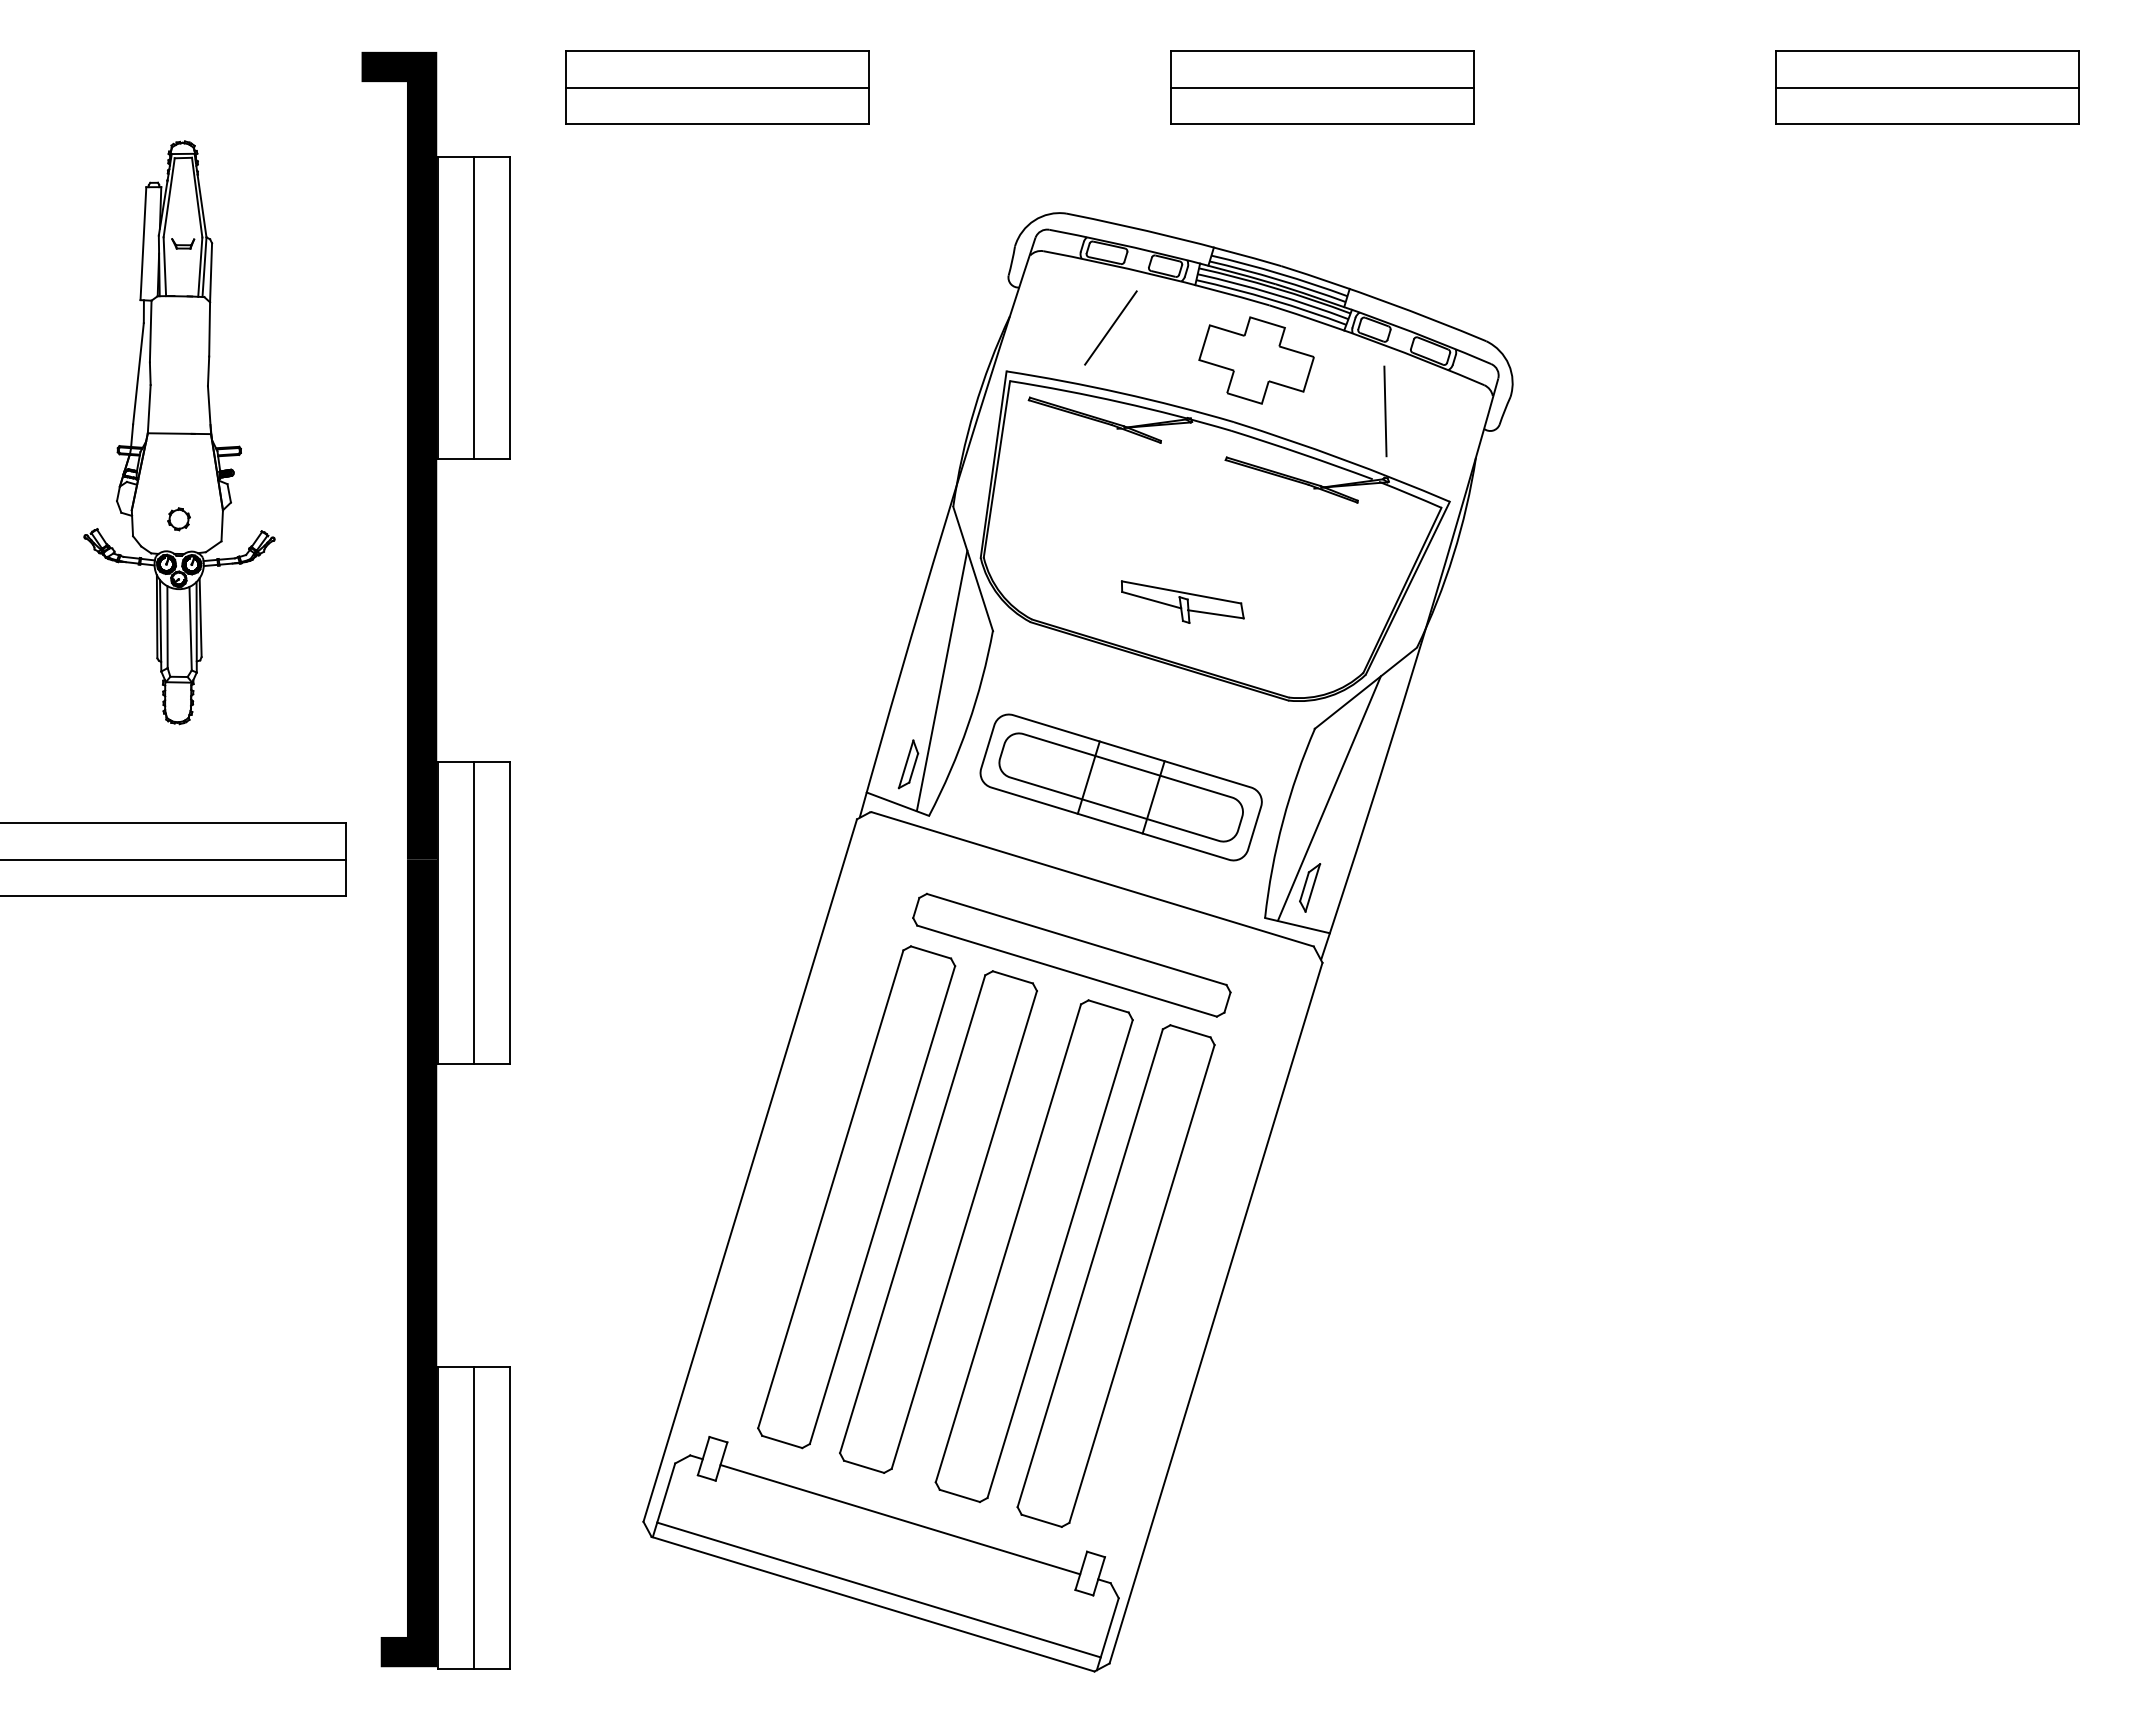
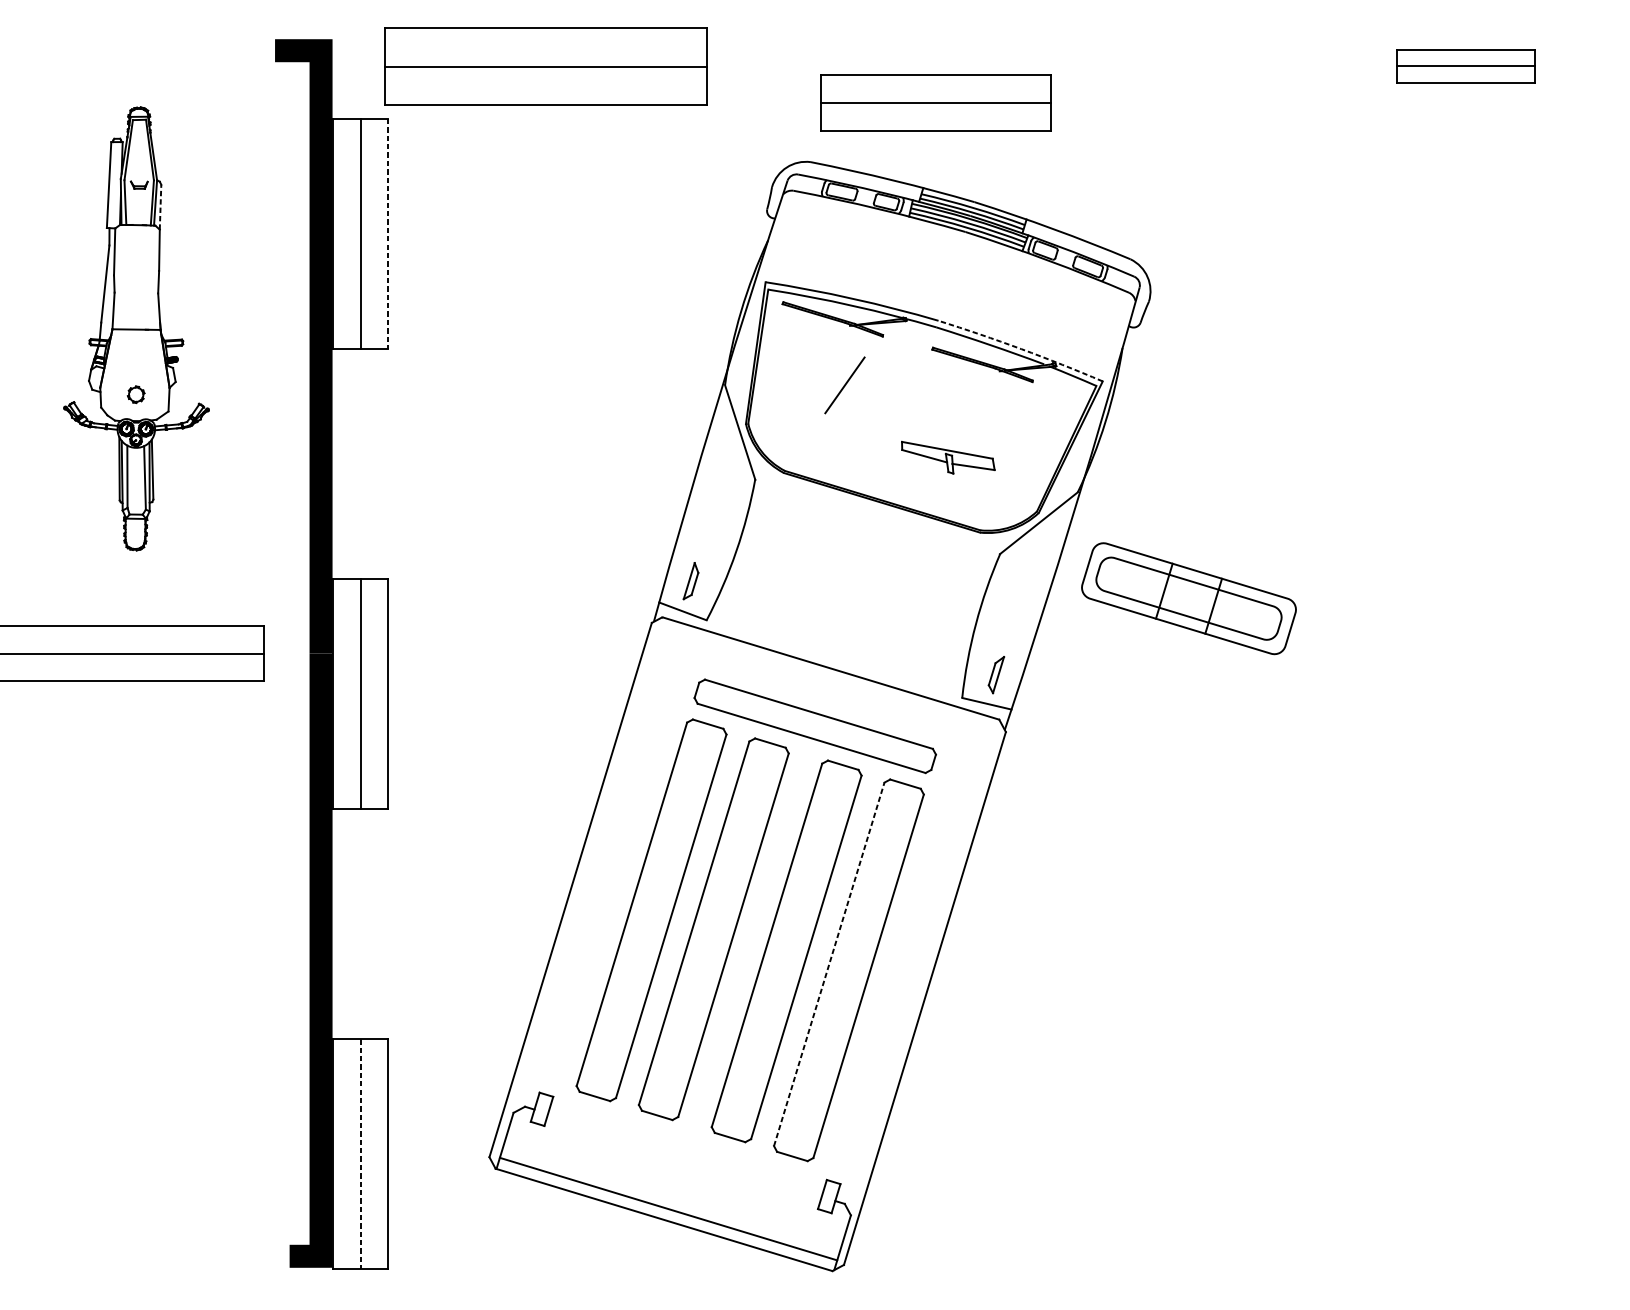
part: (717, 87) -> (545, 66), size x1.4
part: (1322, 87) -> (935, 102), moved
part: (1927, 87) -> (1466, 66), size x0.6
line: (211, 272) -> (160, 207), solid -> dashed
line: (510, 308) -> (388, 234), solid -> dashed
line: (1110, 327) -> (844, 384), moved
part: (1256, 360) -> (955, 273), removed
line: (1385, 411) -> (1053, 312), removed
arc: (1342, 459) -> (1021, 349), solid -> dashed
part: (1182, 601) -> (948, 457), moved
line: (941, 680) -> (716, 517), removed
part: (1120, 787) -> (1188, 598), moved
line: (1328, 798) -> (1010, 607), removed
line: (1090, 1268) -> (829, 964), solid -> dashed
line: (473, 1518) -> (360, 1154), solid -> dashed
line: (900, 1519) -> (684, 1155), removed

